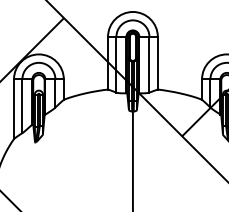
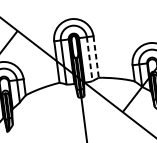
line: (157, 63) -> (95, 57), solid -> dashed
line: (149, 64) -> (89, 58), solid -> dashed

